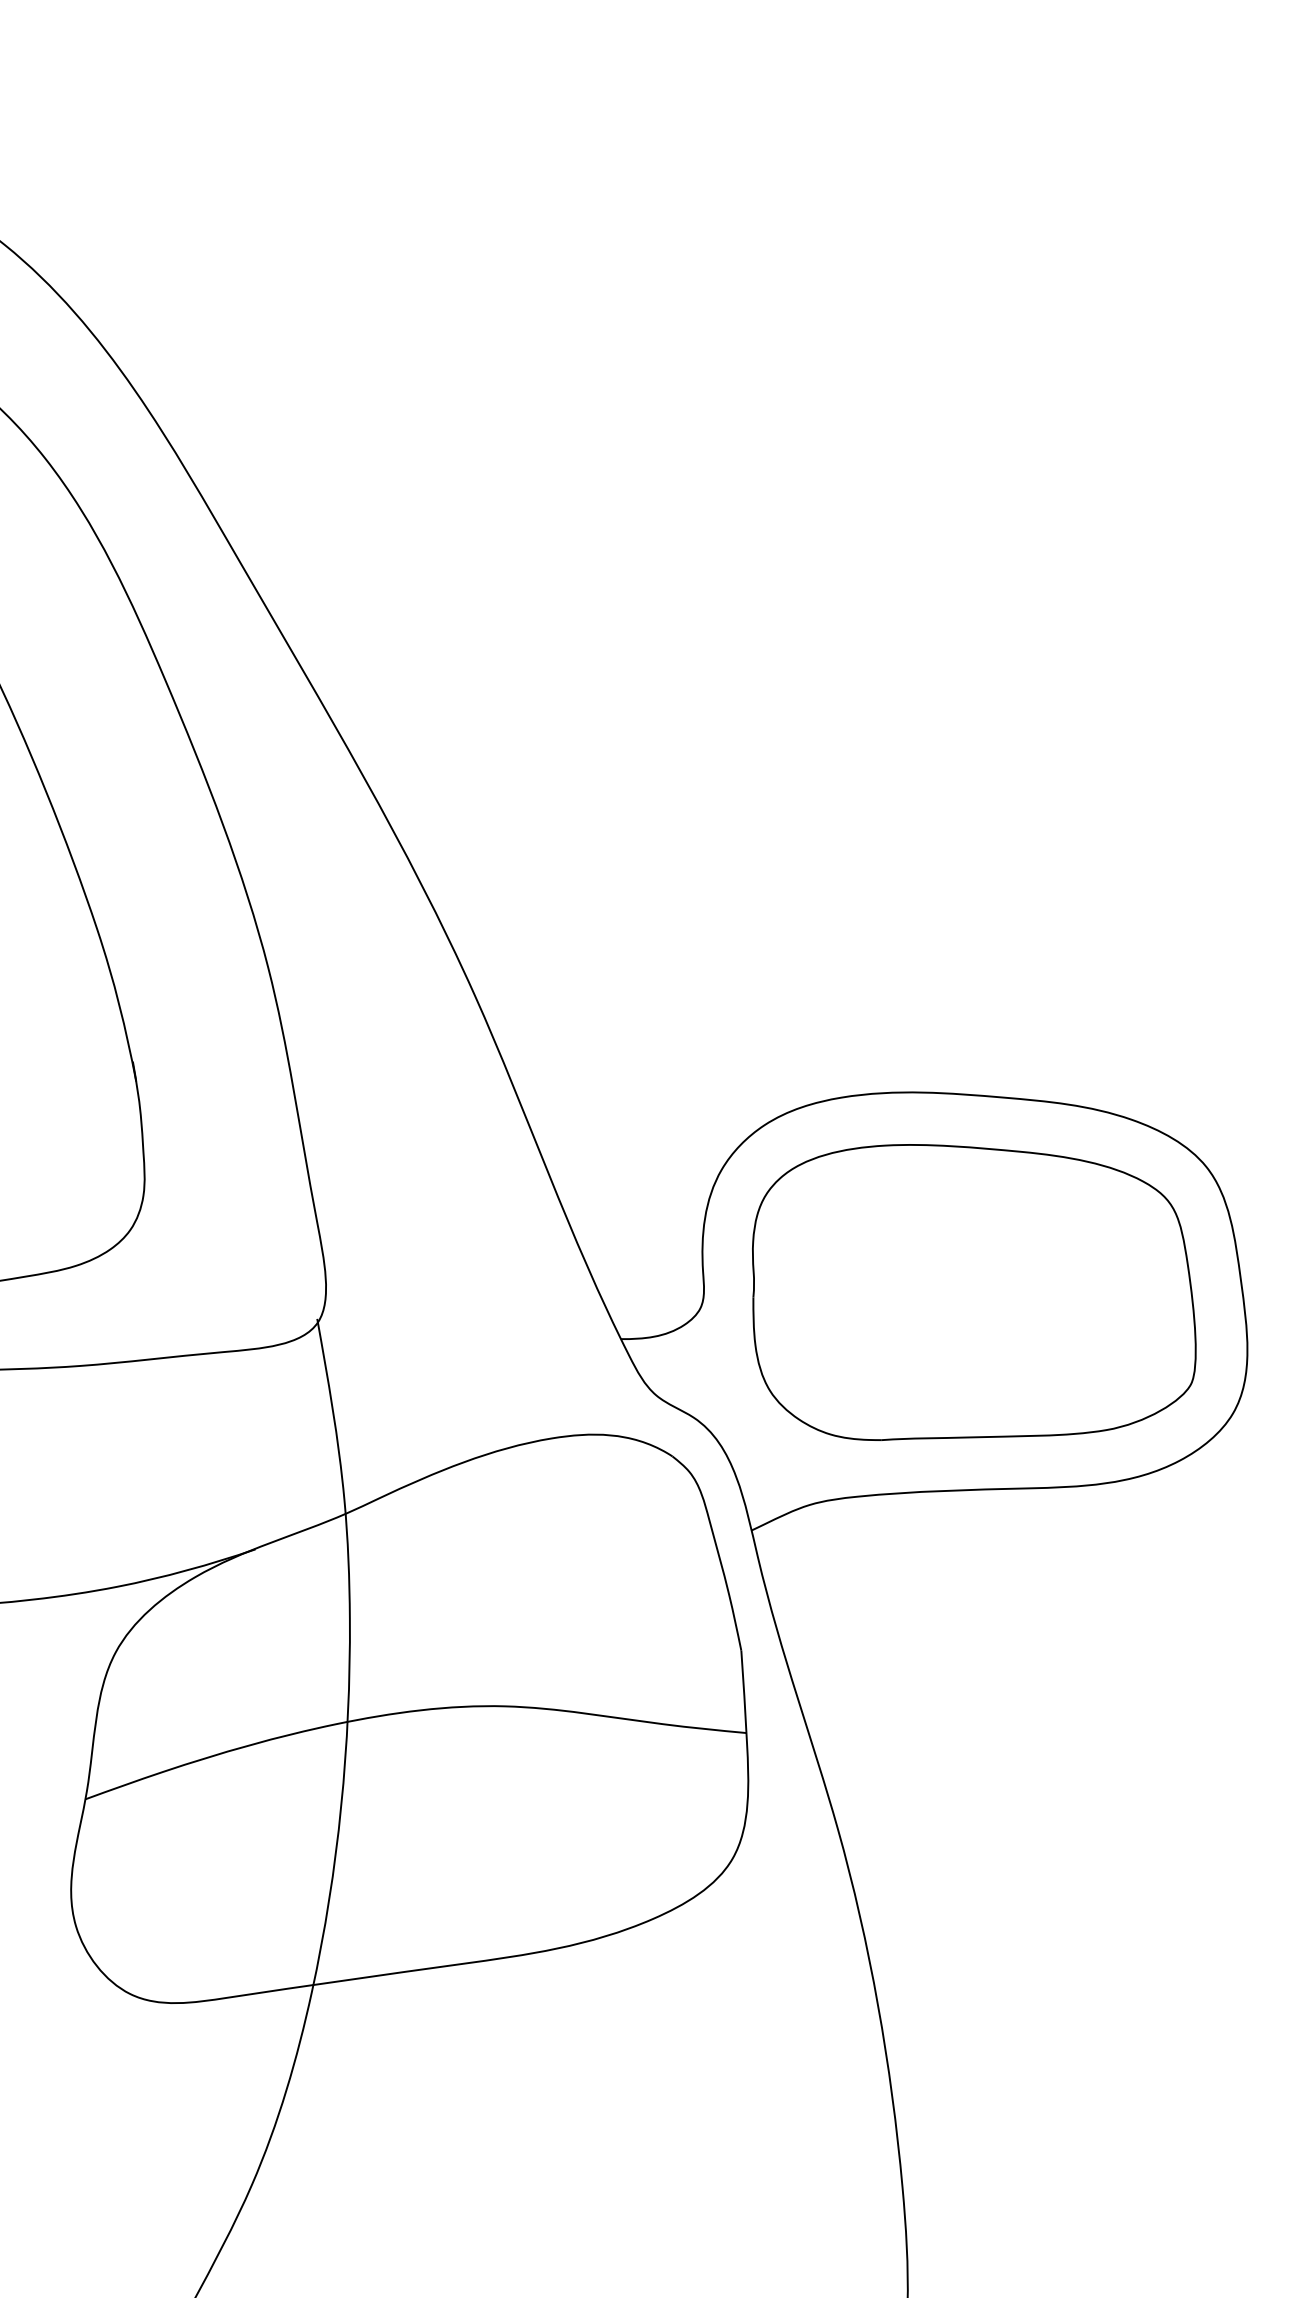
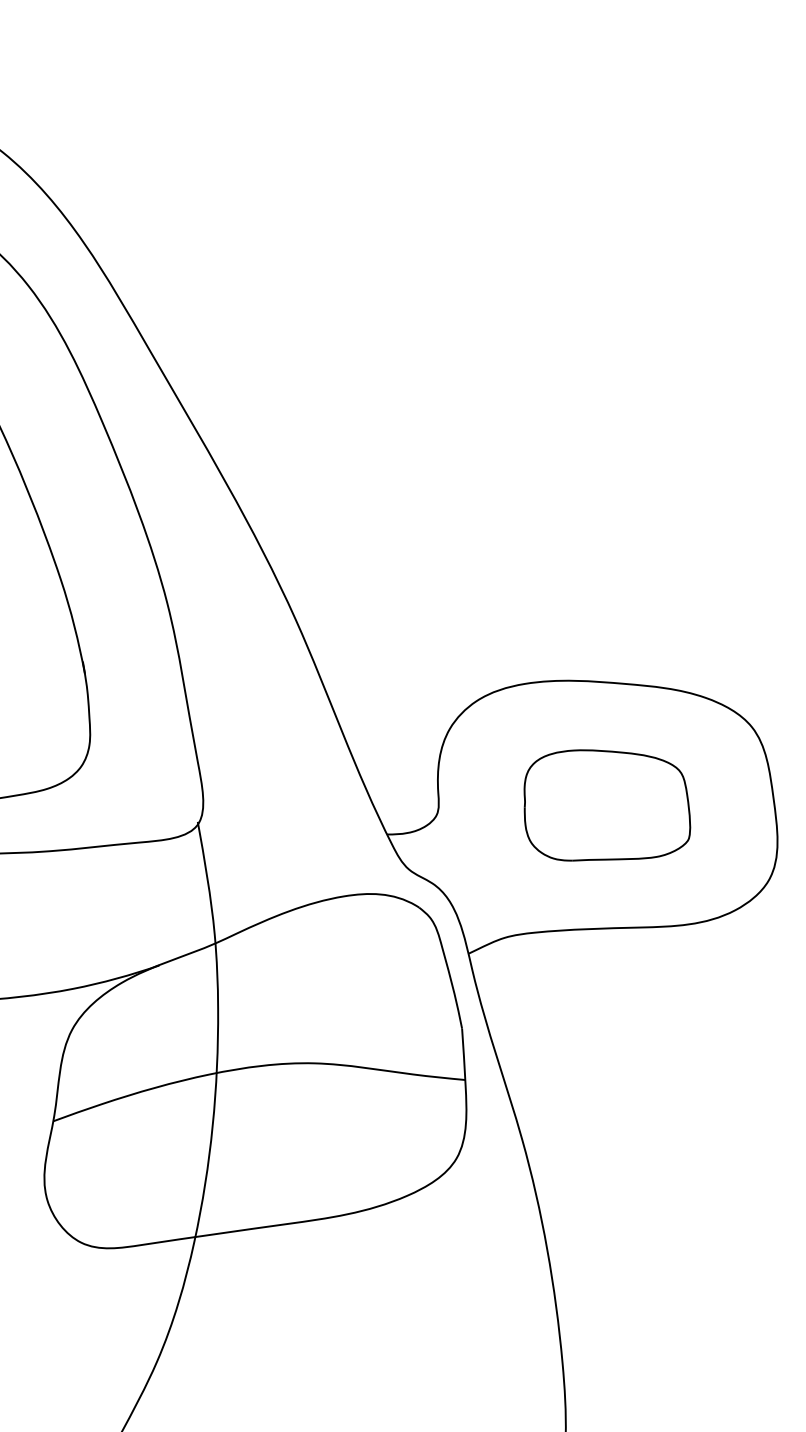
part: (974, 1292) -> (607, 805), size x0.6

